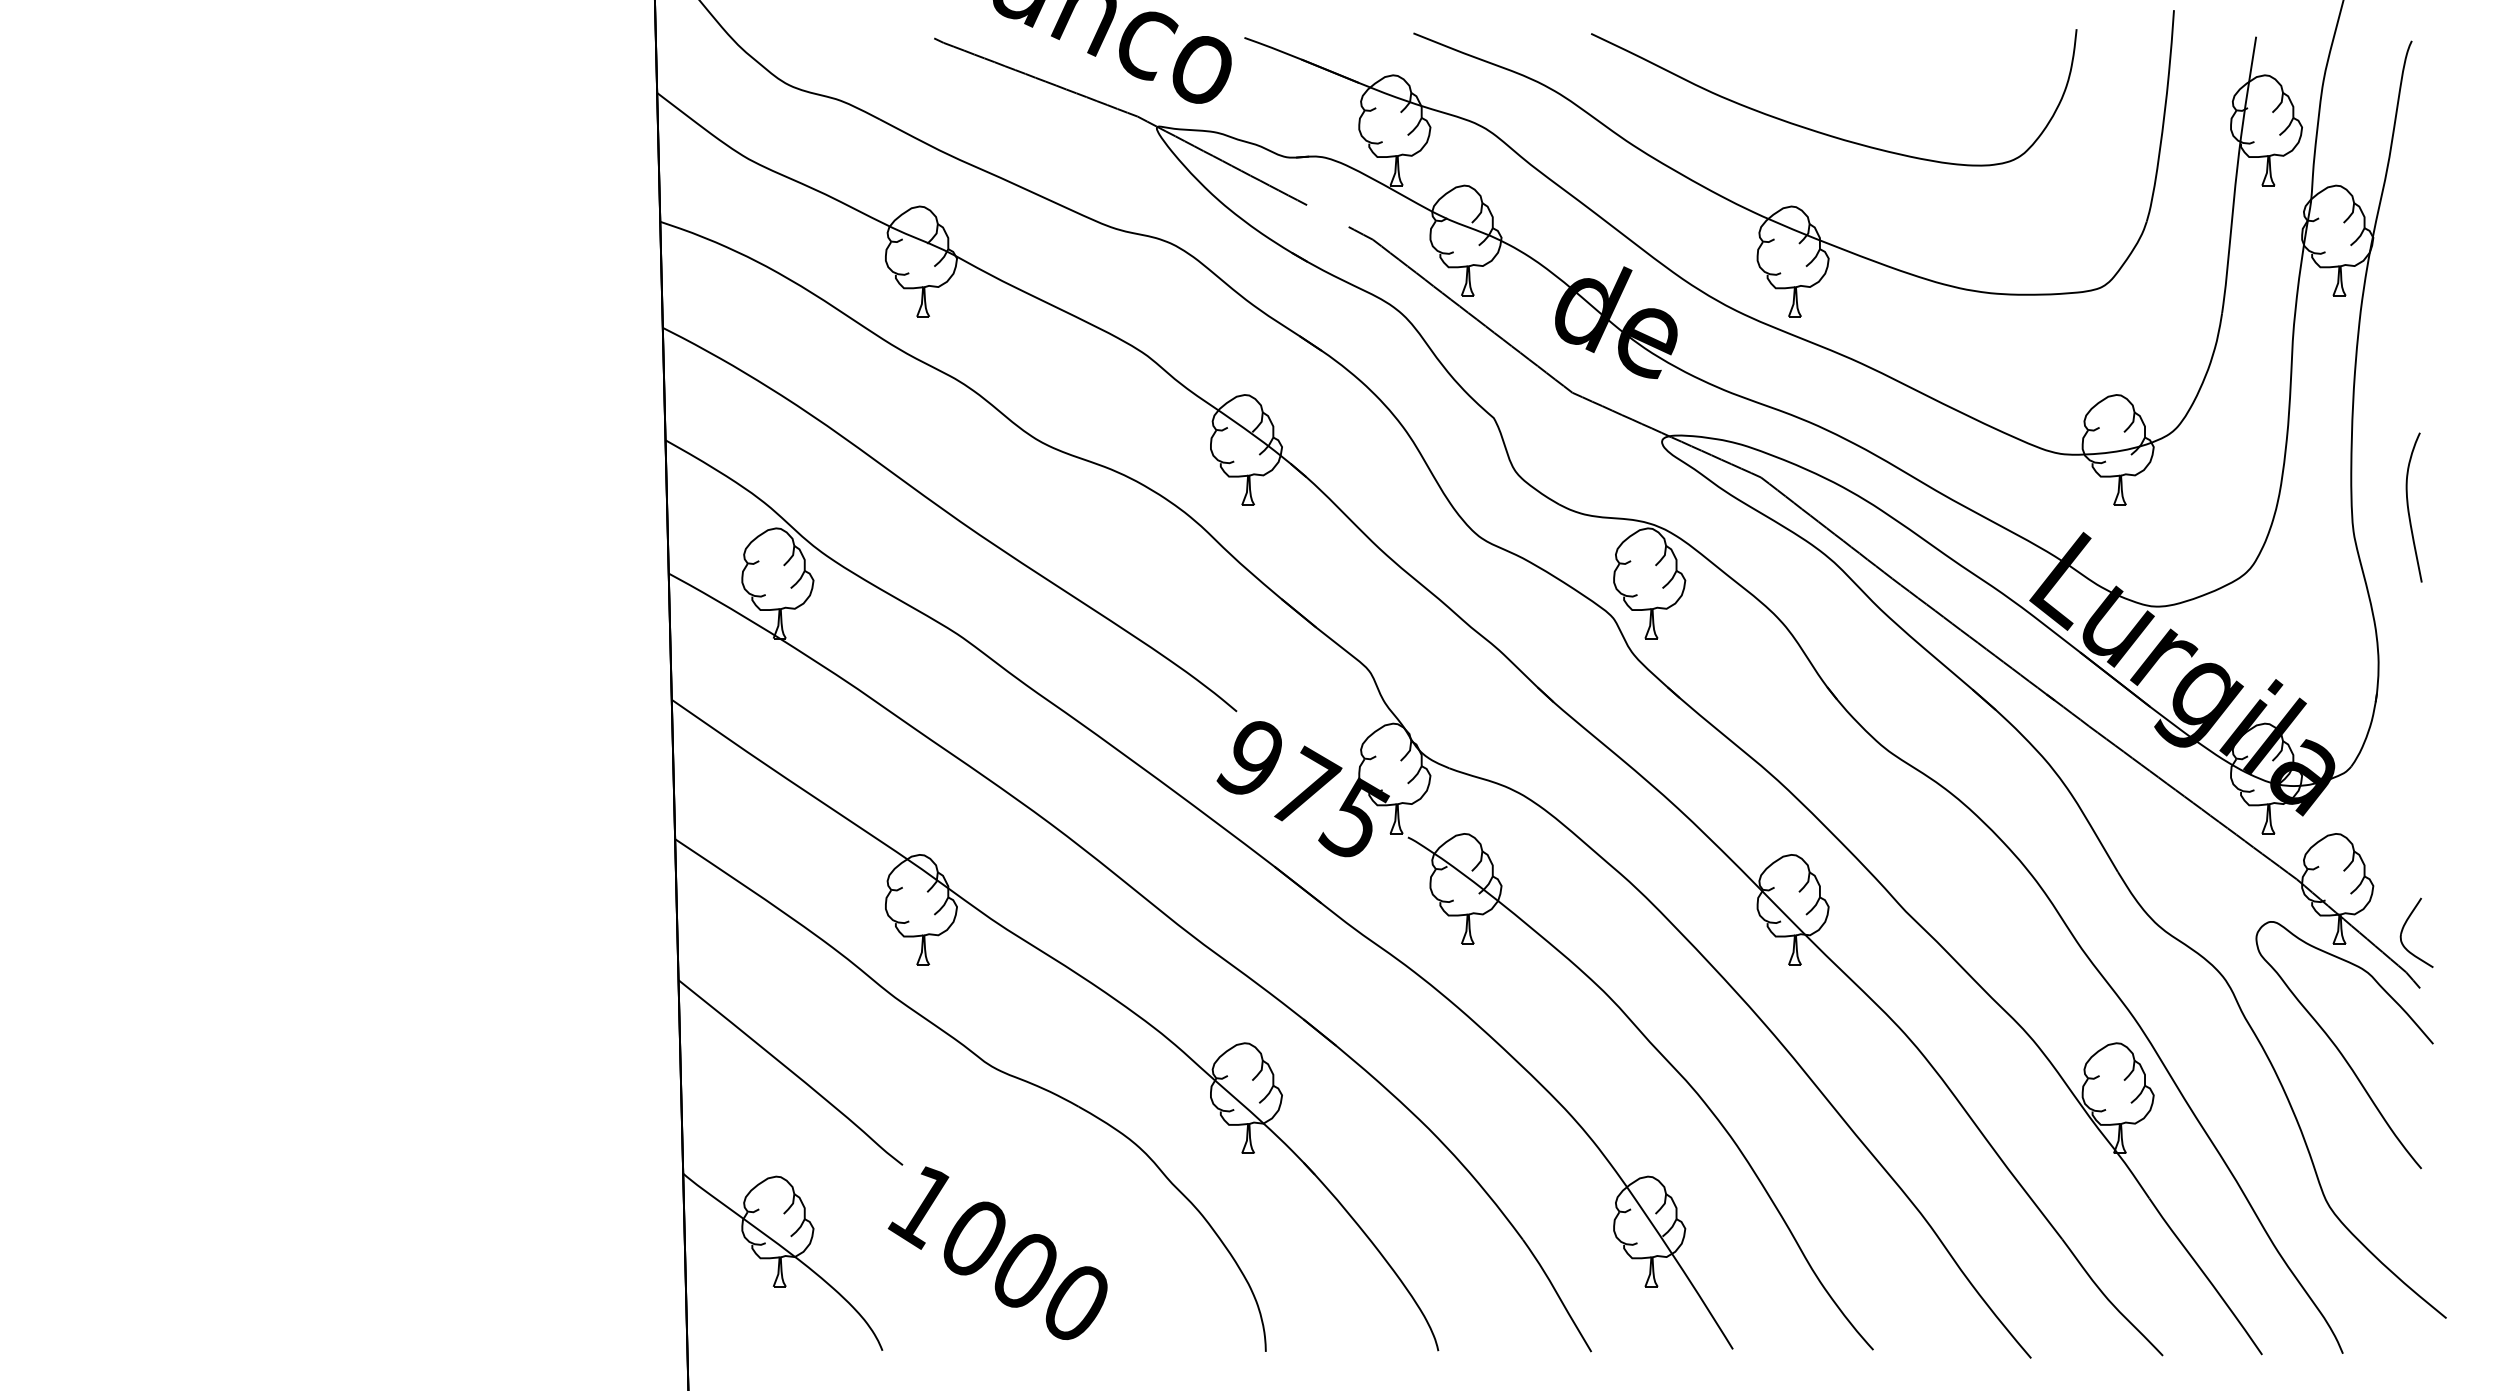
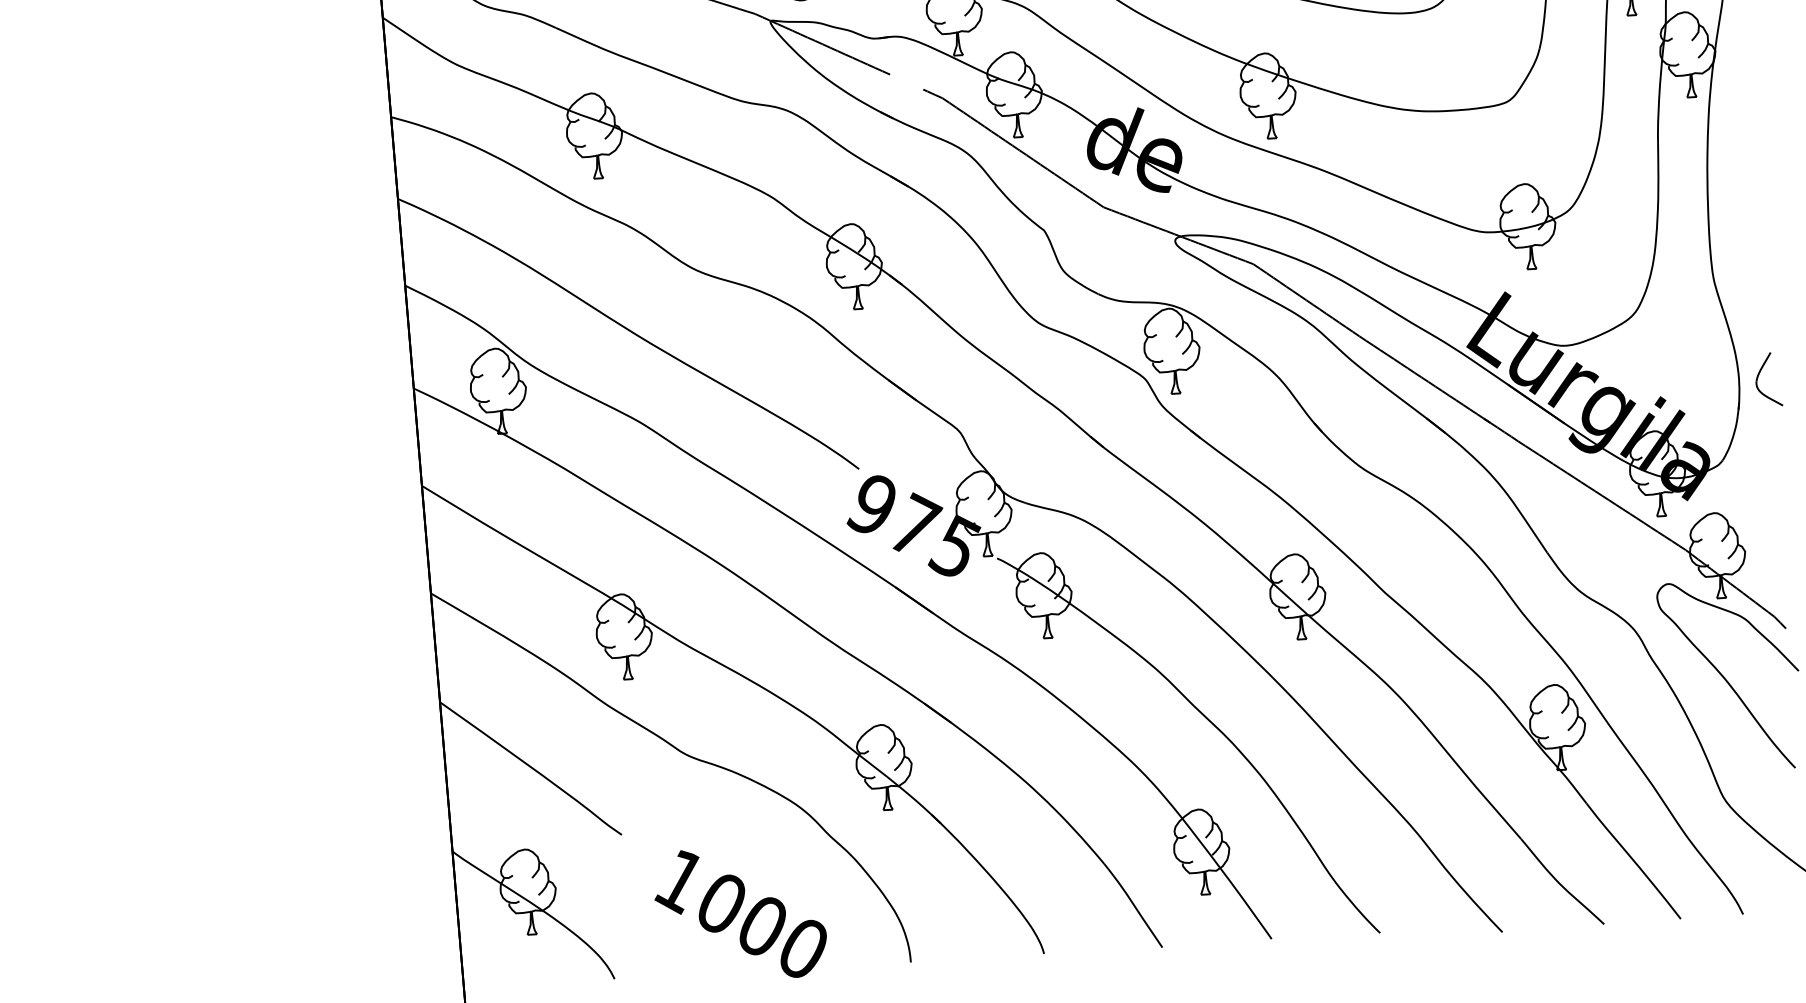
curve: (2409, 508) -> (1755, 258), removed
part: (2404, 927) -> (1758, 376), moved
text: (997, 1253) -> (740, 914), moved

